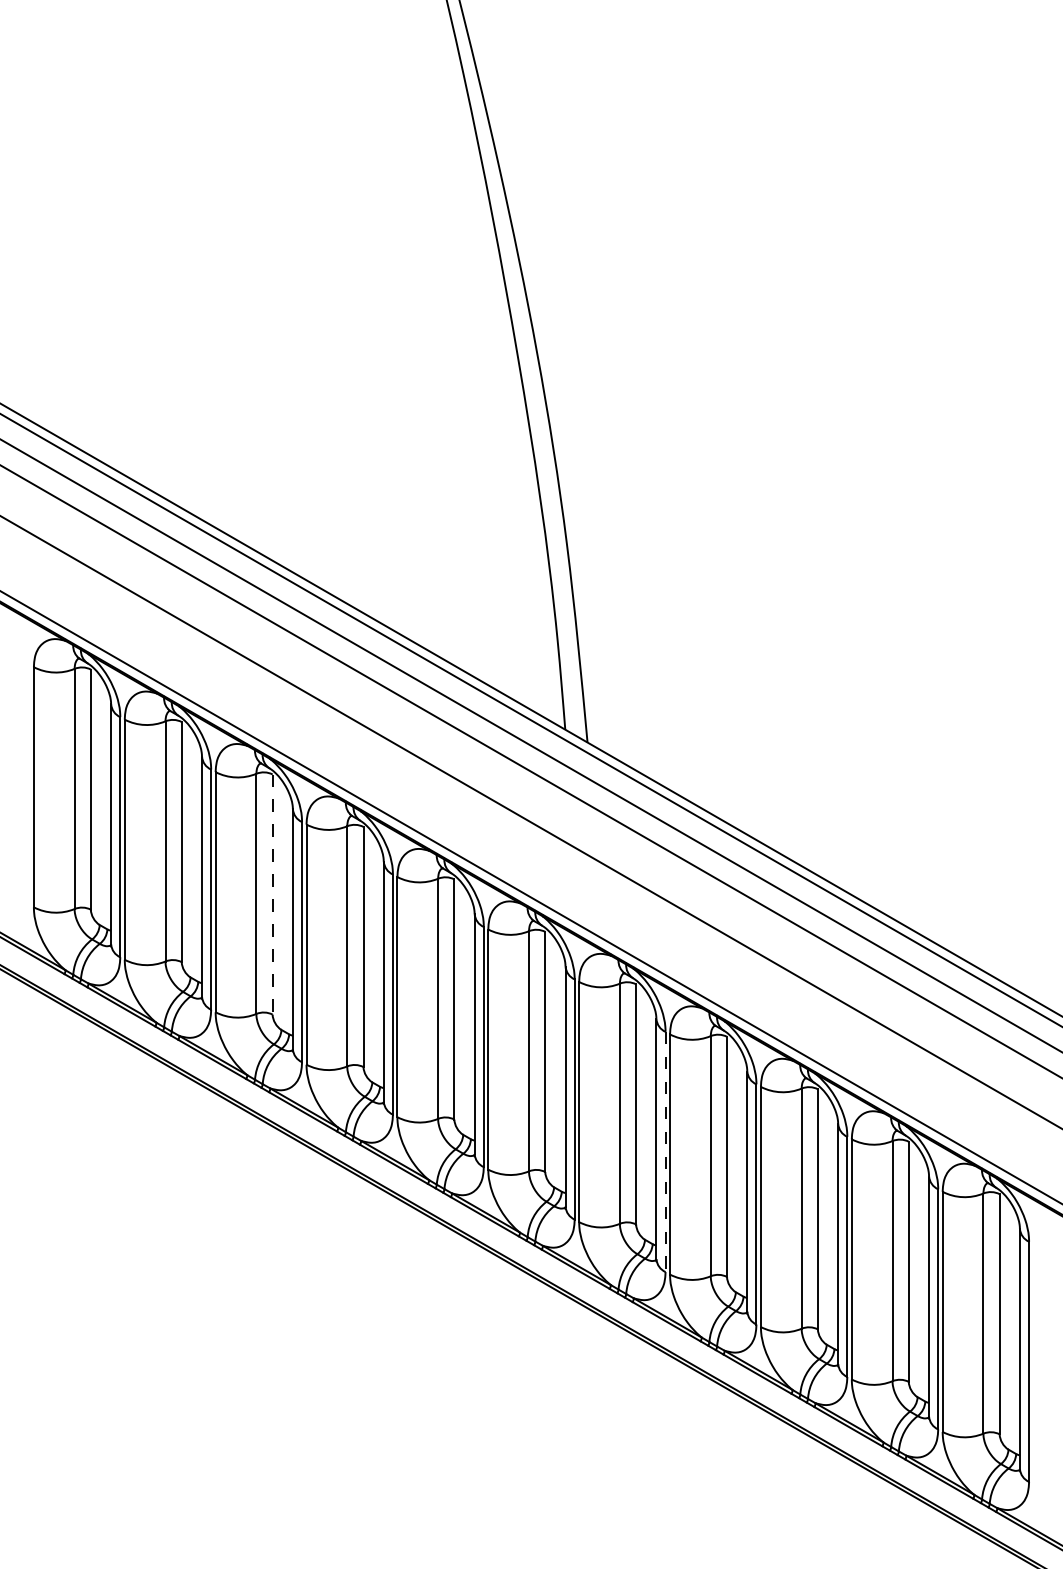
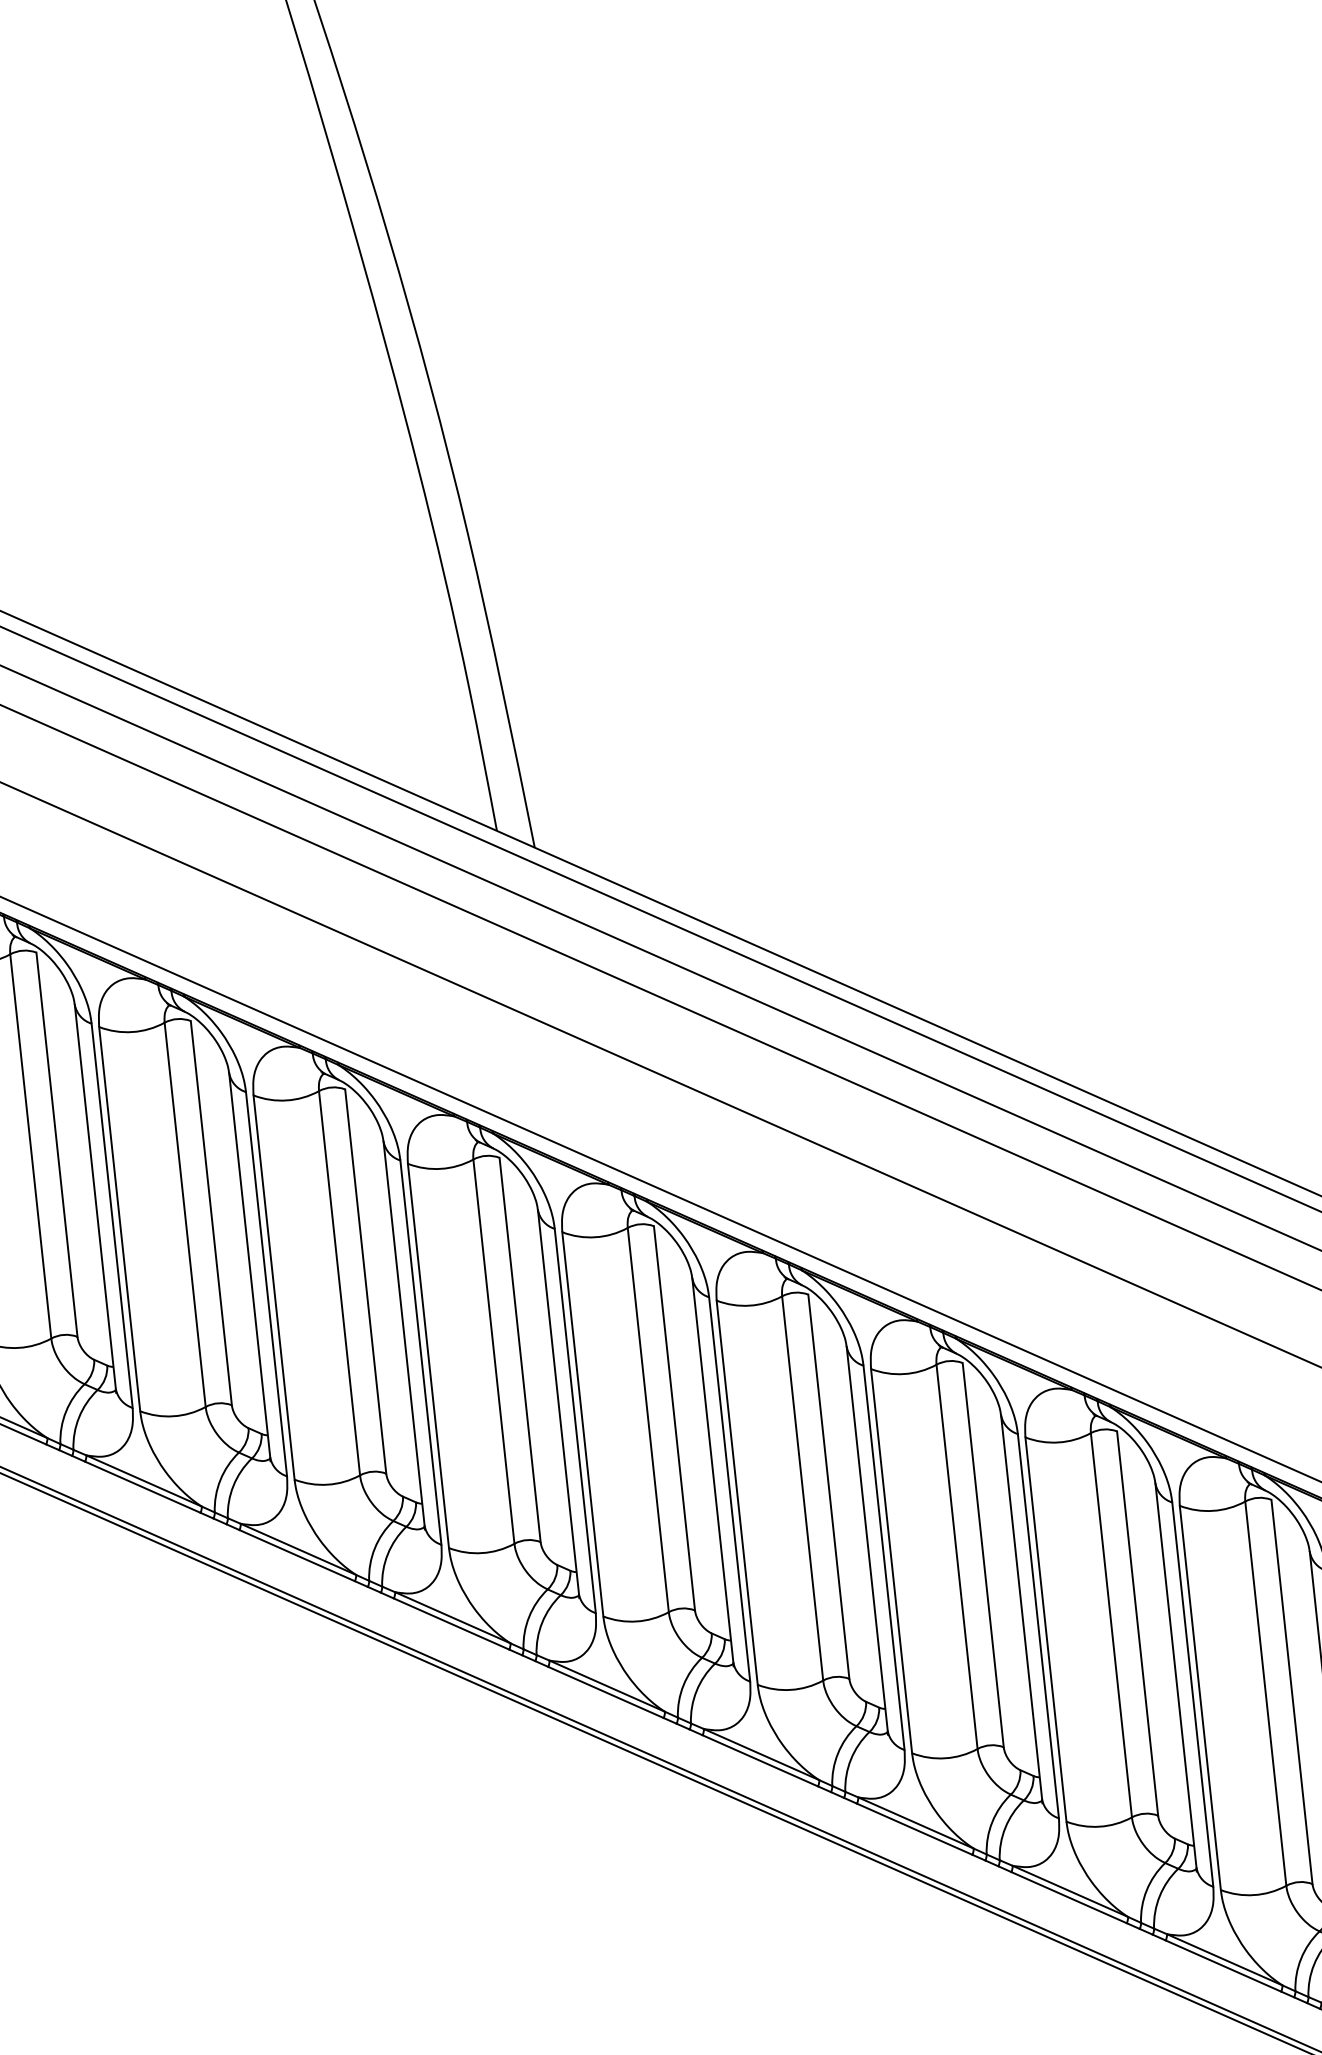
line: (272, 895) -> (56, 1146), dashed -> solid
line: (665, 1152) -> (729, 1490), dashed -> solid

